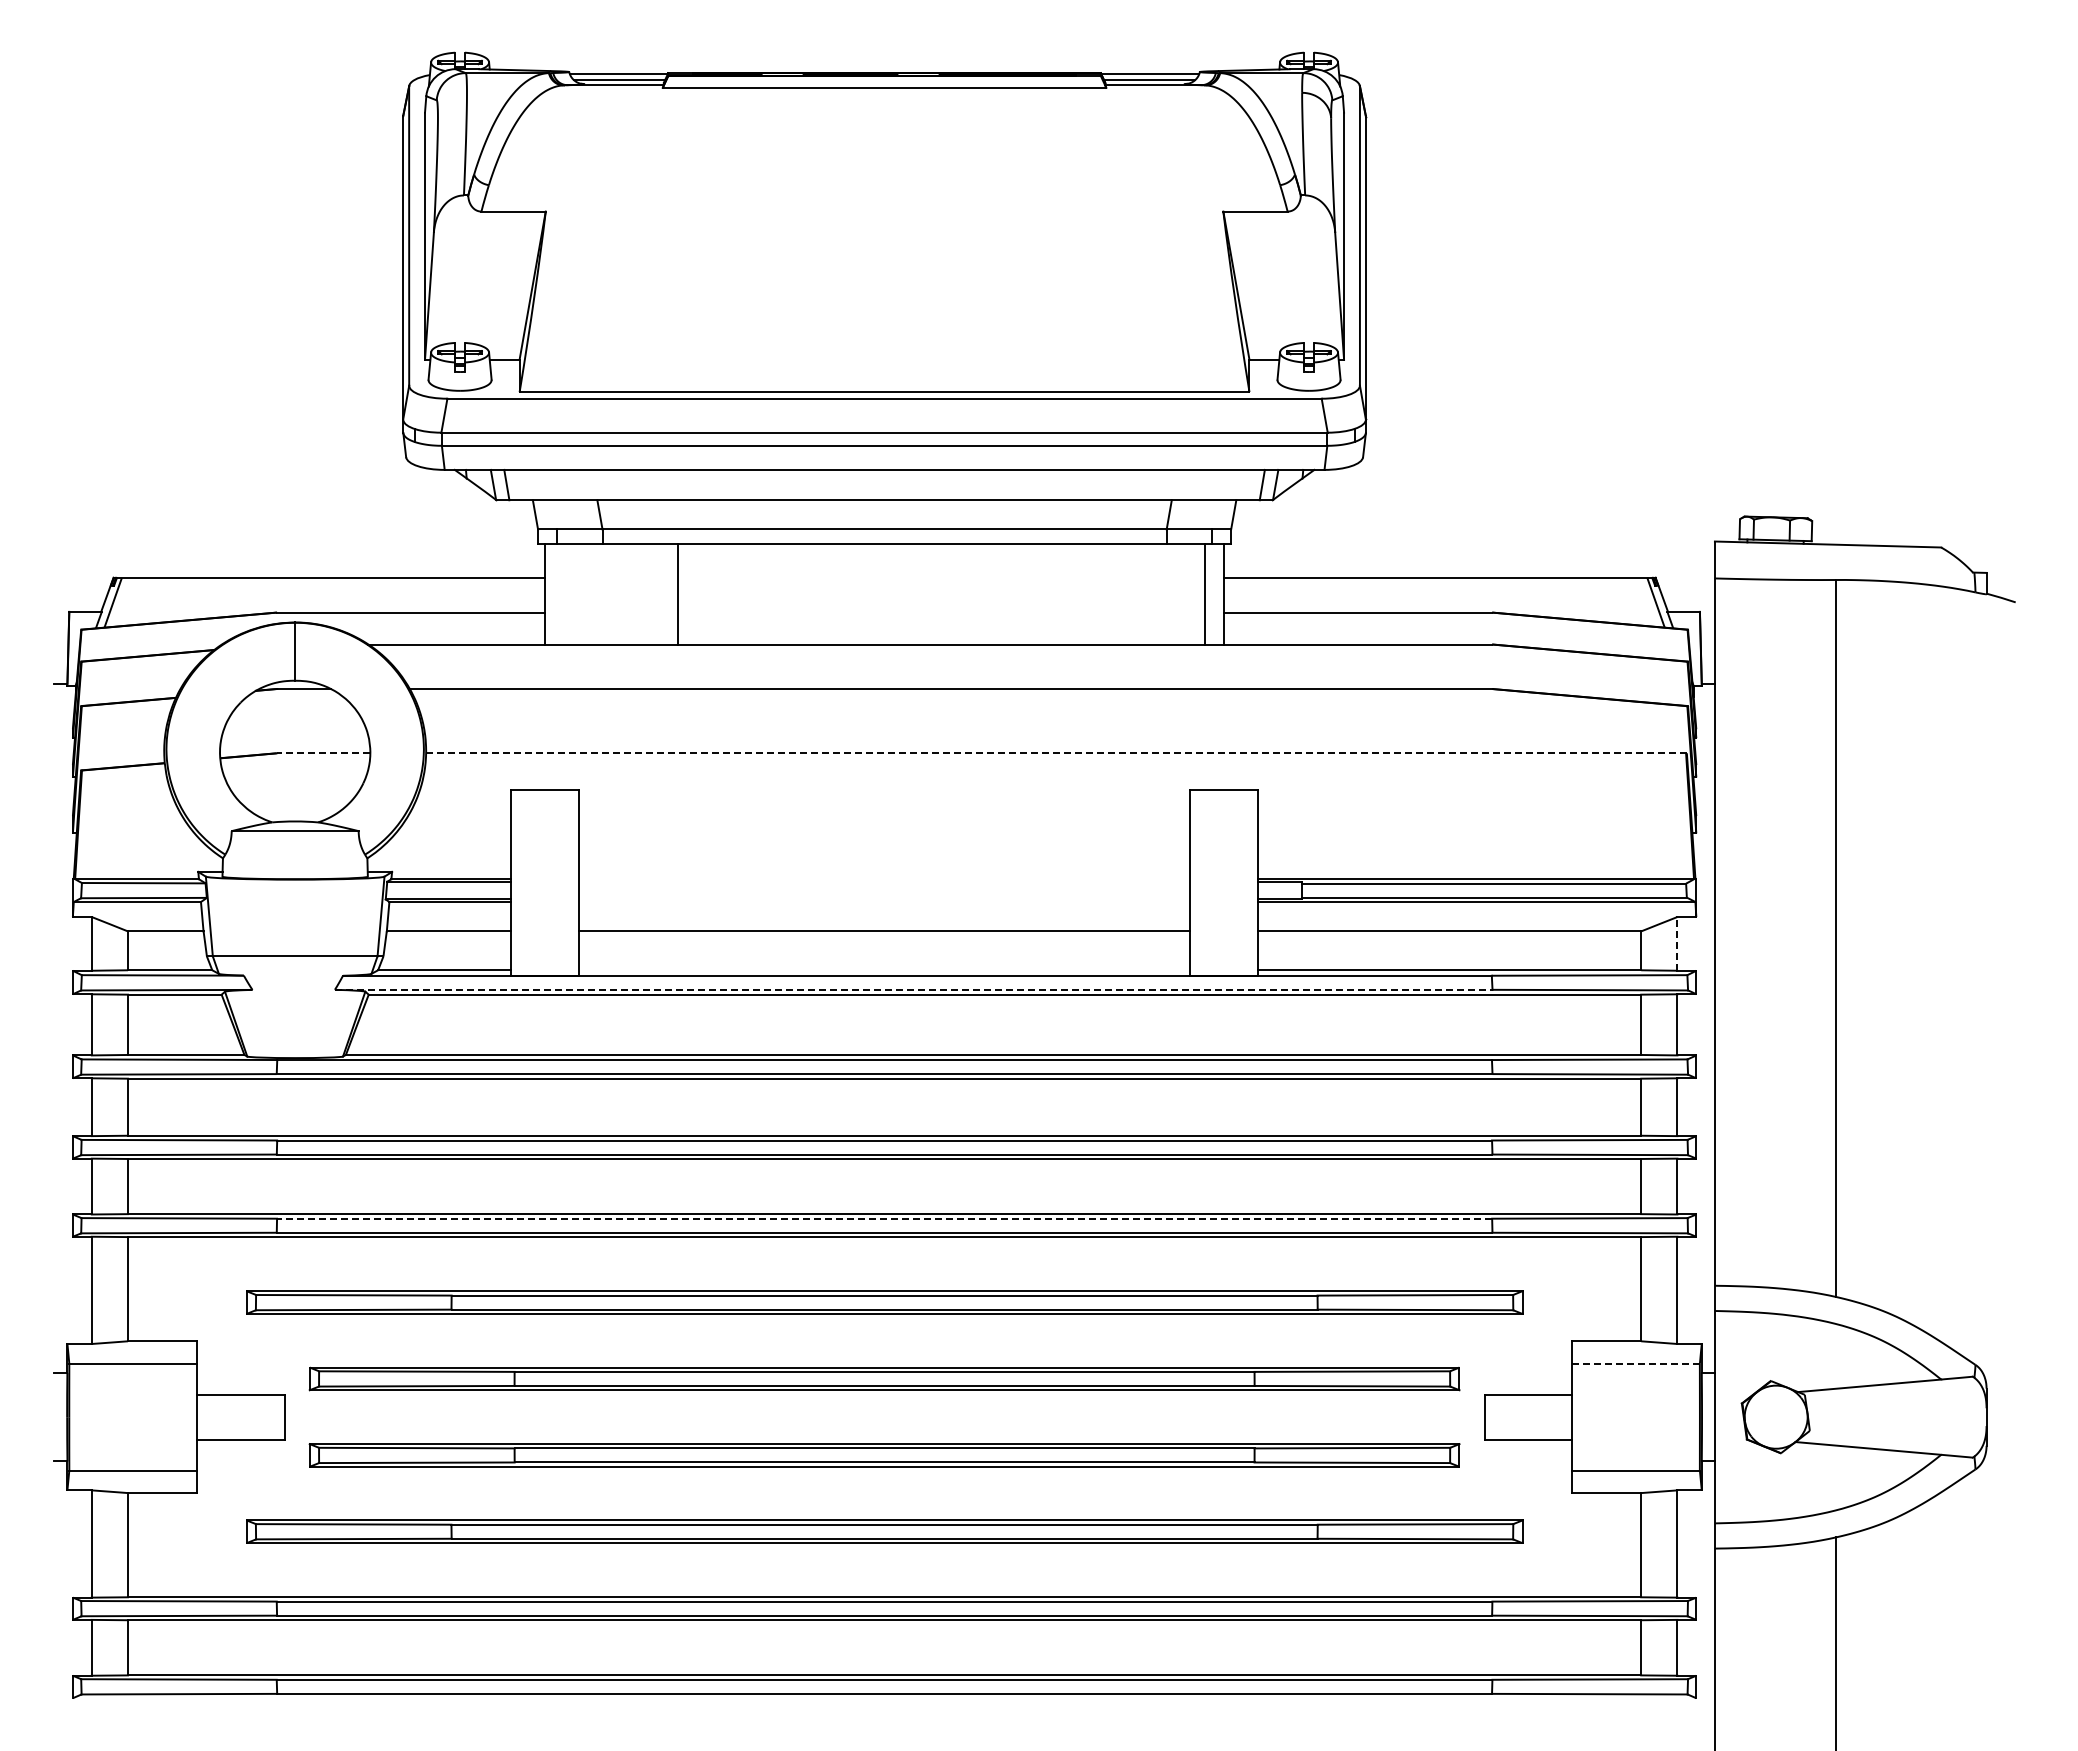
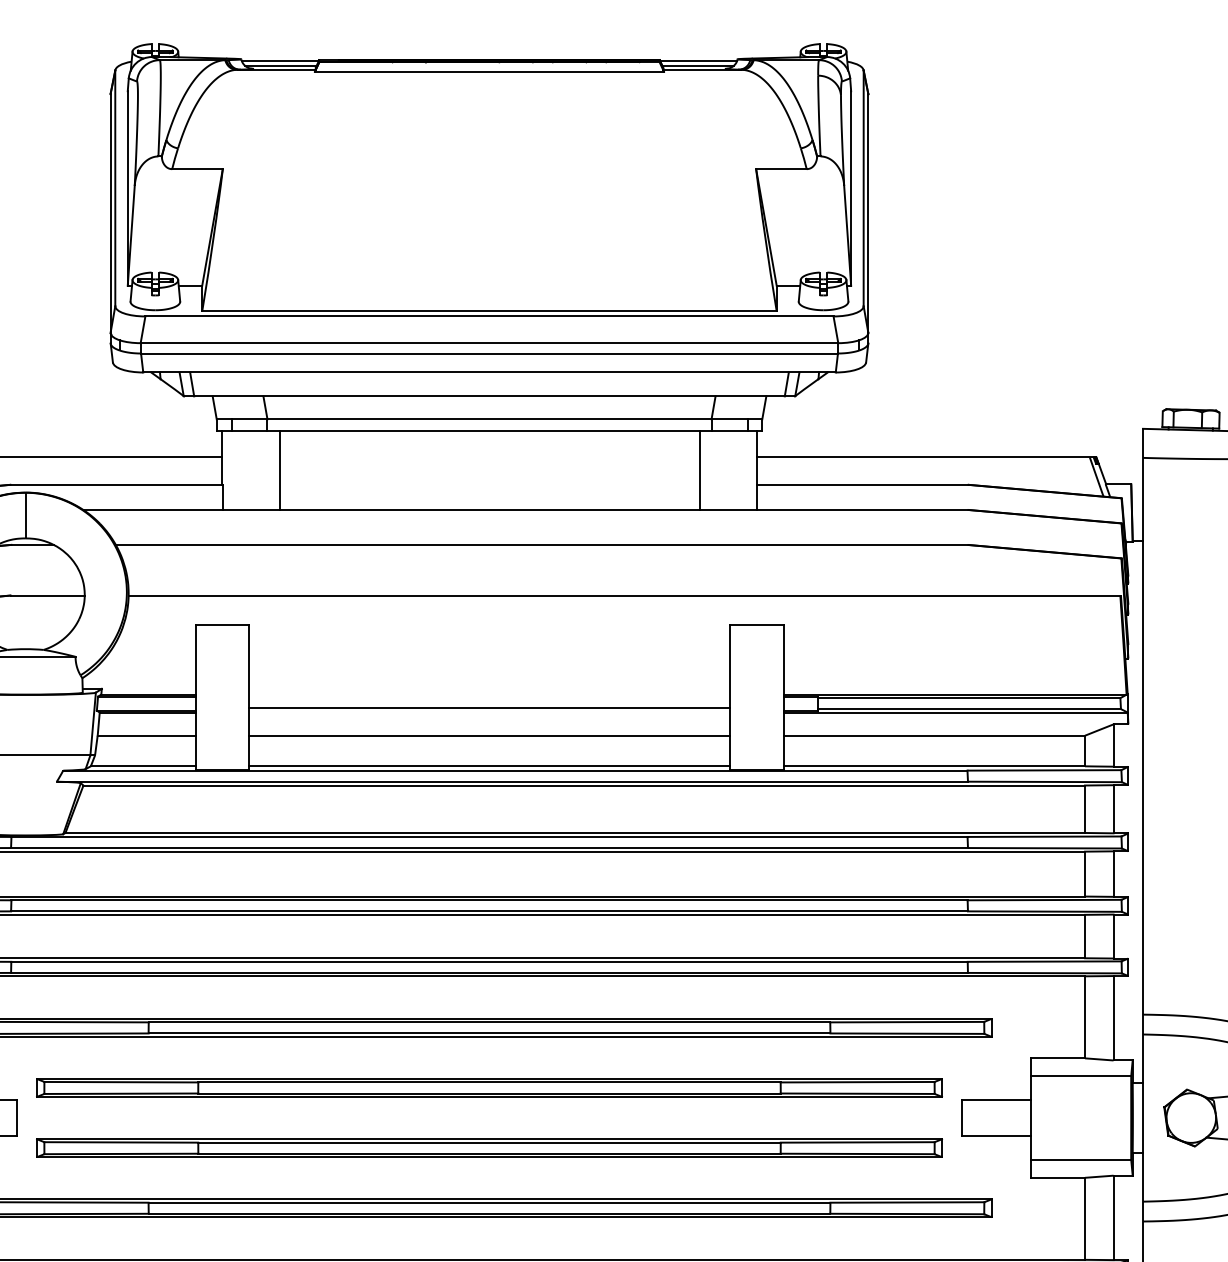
line: (677, 593) -> (279, 469), moved
line: (1205, 593) -> (699, 469), moved
line: (323, 753) -> (47, 595), dashed -> solid
line: (1055, 753) -> (624, 595), dashed -> solid
line: (884, 895) -> (489, 707), added
line: (1677, 943) -> (1113, 745), dashed -> solid
line: (884, 970) -> (489, 766), added
line: (913, 989) -> (512, 781), dashed -> solid
line: (884, 1218) -> (489, 961), dashed -> solid
line: (1635, 1363) -> (1080, 1075), dashed -> solid

